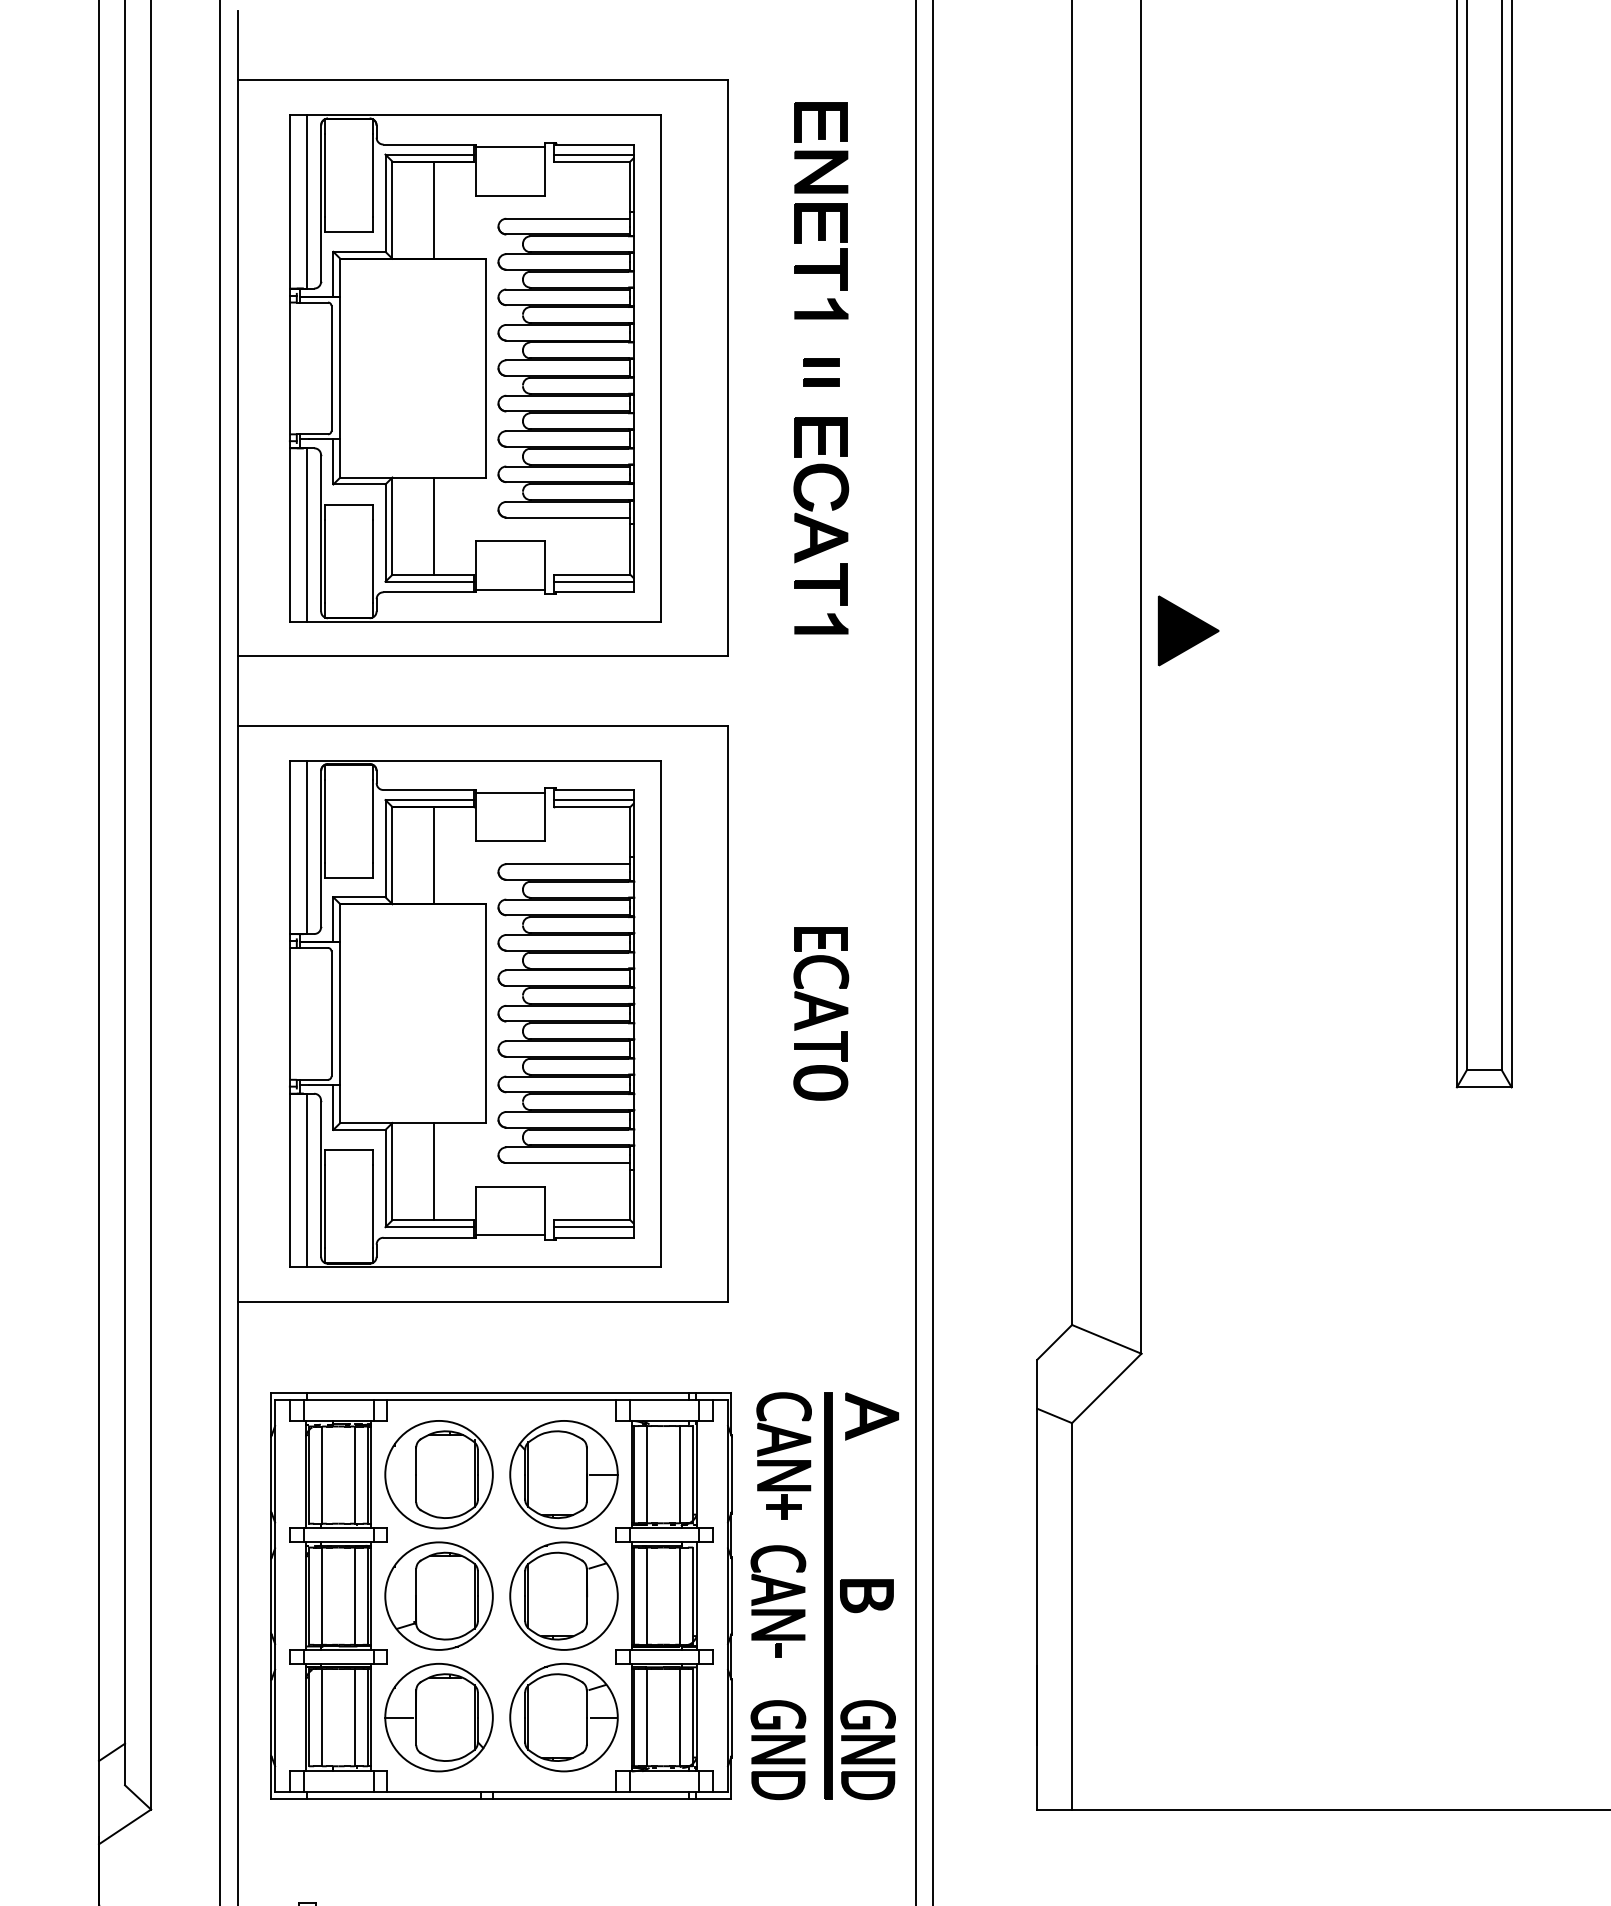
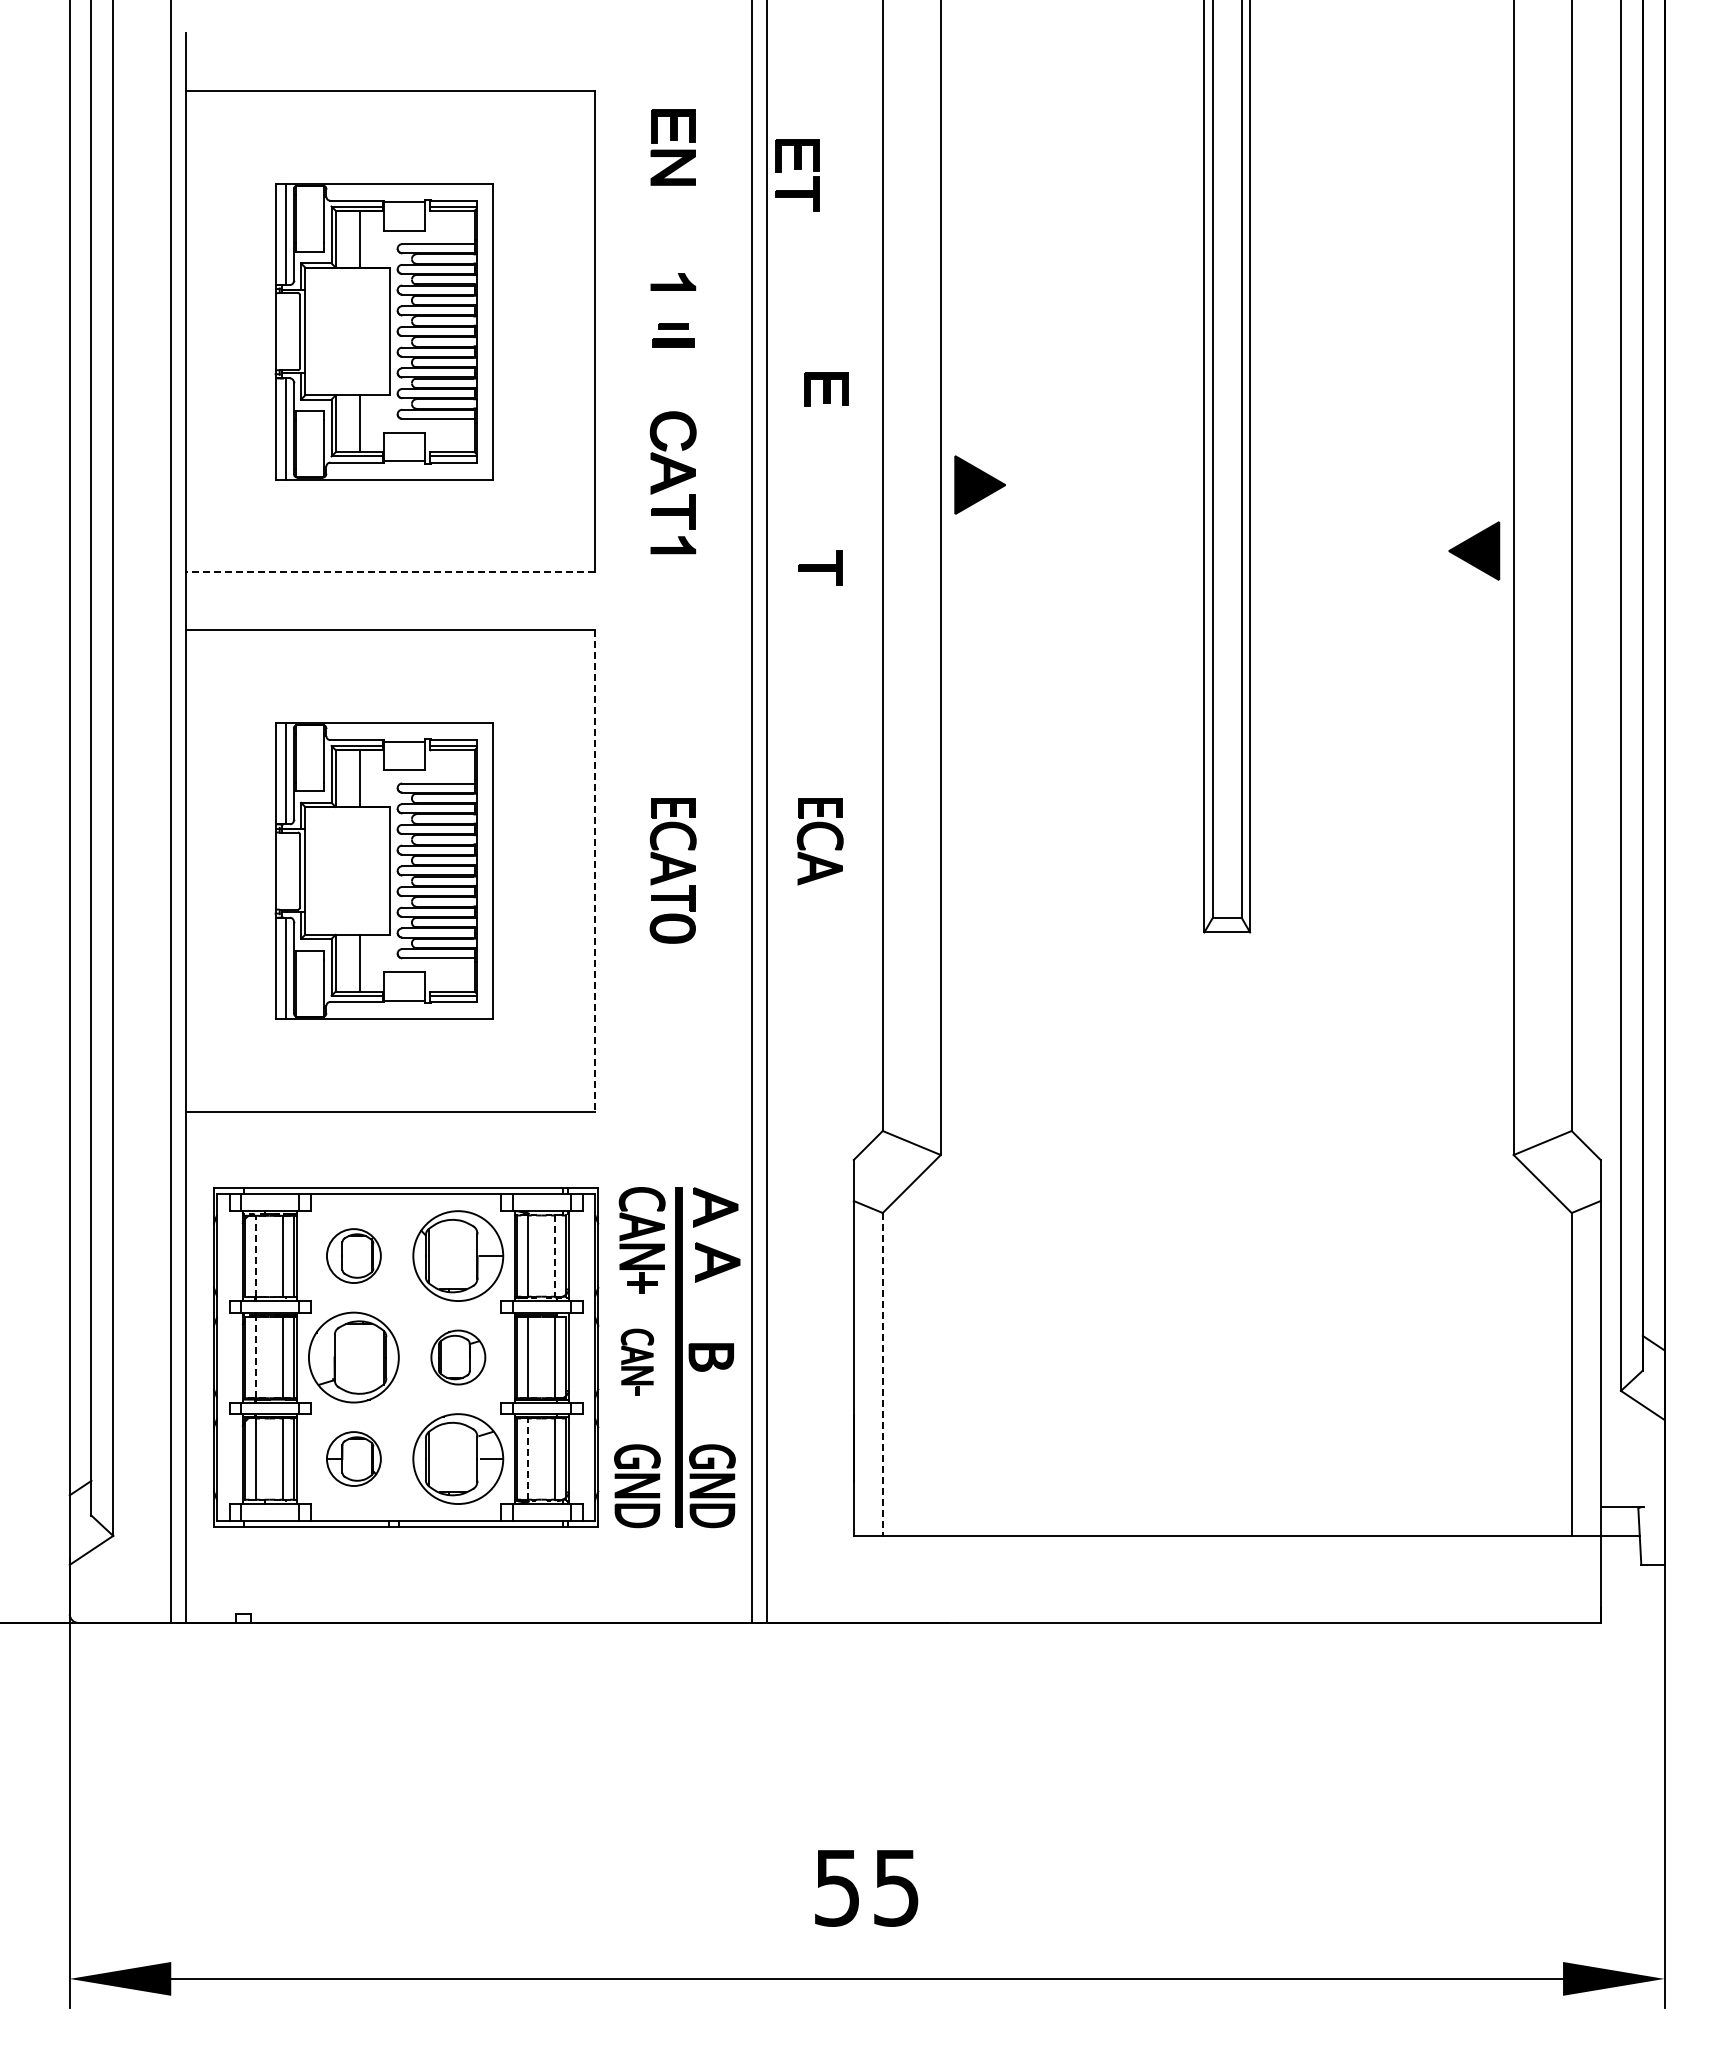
part: (821, 247) -> (797, 175), moved
part: (474, 368) -> (383, 331), size x0.7
part: (821, 382) -> (673, 343), size x1.4
part: (821, 437) -> (826, 389), moved
part: (1187, 630) -> (979, 484), moved
part: (997, 650) -> (820, 567), added
line: (482, 656) -> (390, 572), solid -> dashed
part: (993, 962) -> (817, 828), added
part: (474, 1013) -> (383, 870), size x0.7
line: (728, 1014) -> (595, 871), solid -> dashed
part: (438, 1473) -> (353, 1255), size x0.6
line: (322, 1475) -> (256, 1256), solid -> dashed
line: (680, 1475) -> (555, 1256), solid -> dashed
part: (874, 1482) -> (717, 1262), added
line: (322, 1596) -> (256, 1357), solid -> dashed
part: (564, 1596) -> (458, 1357), size x0.6
part: (778, 1600) -> (637, 1361), size x0.7
line: (1071, 1616) -> (882, 1374), solid -> dashed
part: (438, 1716) -> (353, 1458), size x0.6
line: (646, 1718) -> (527, 1459), solid -> dashed

